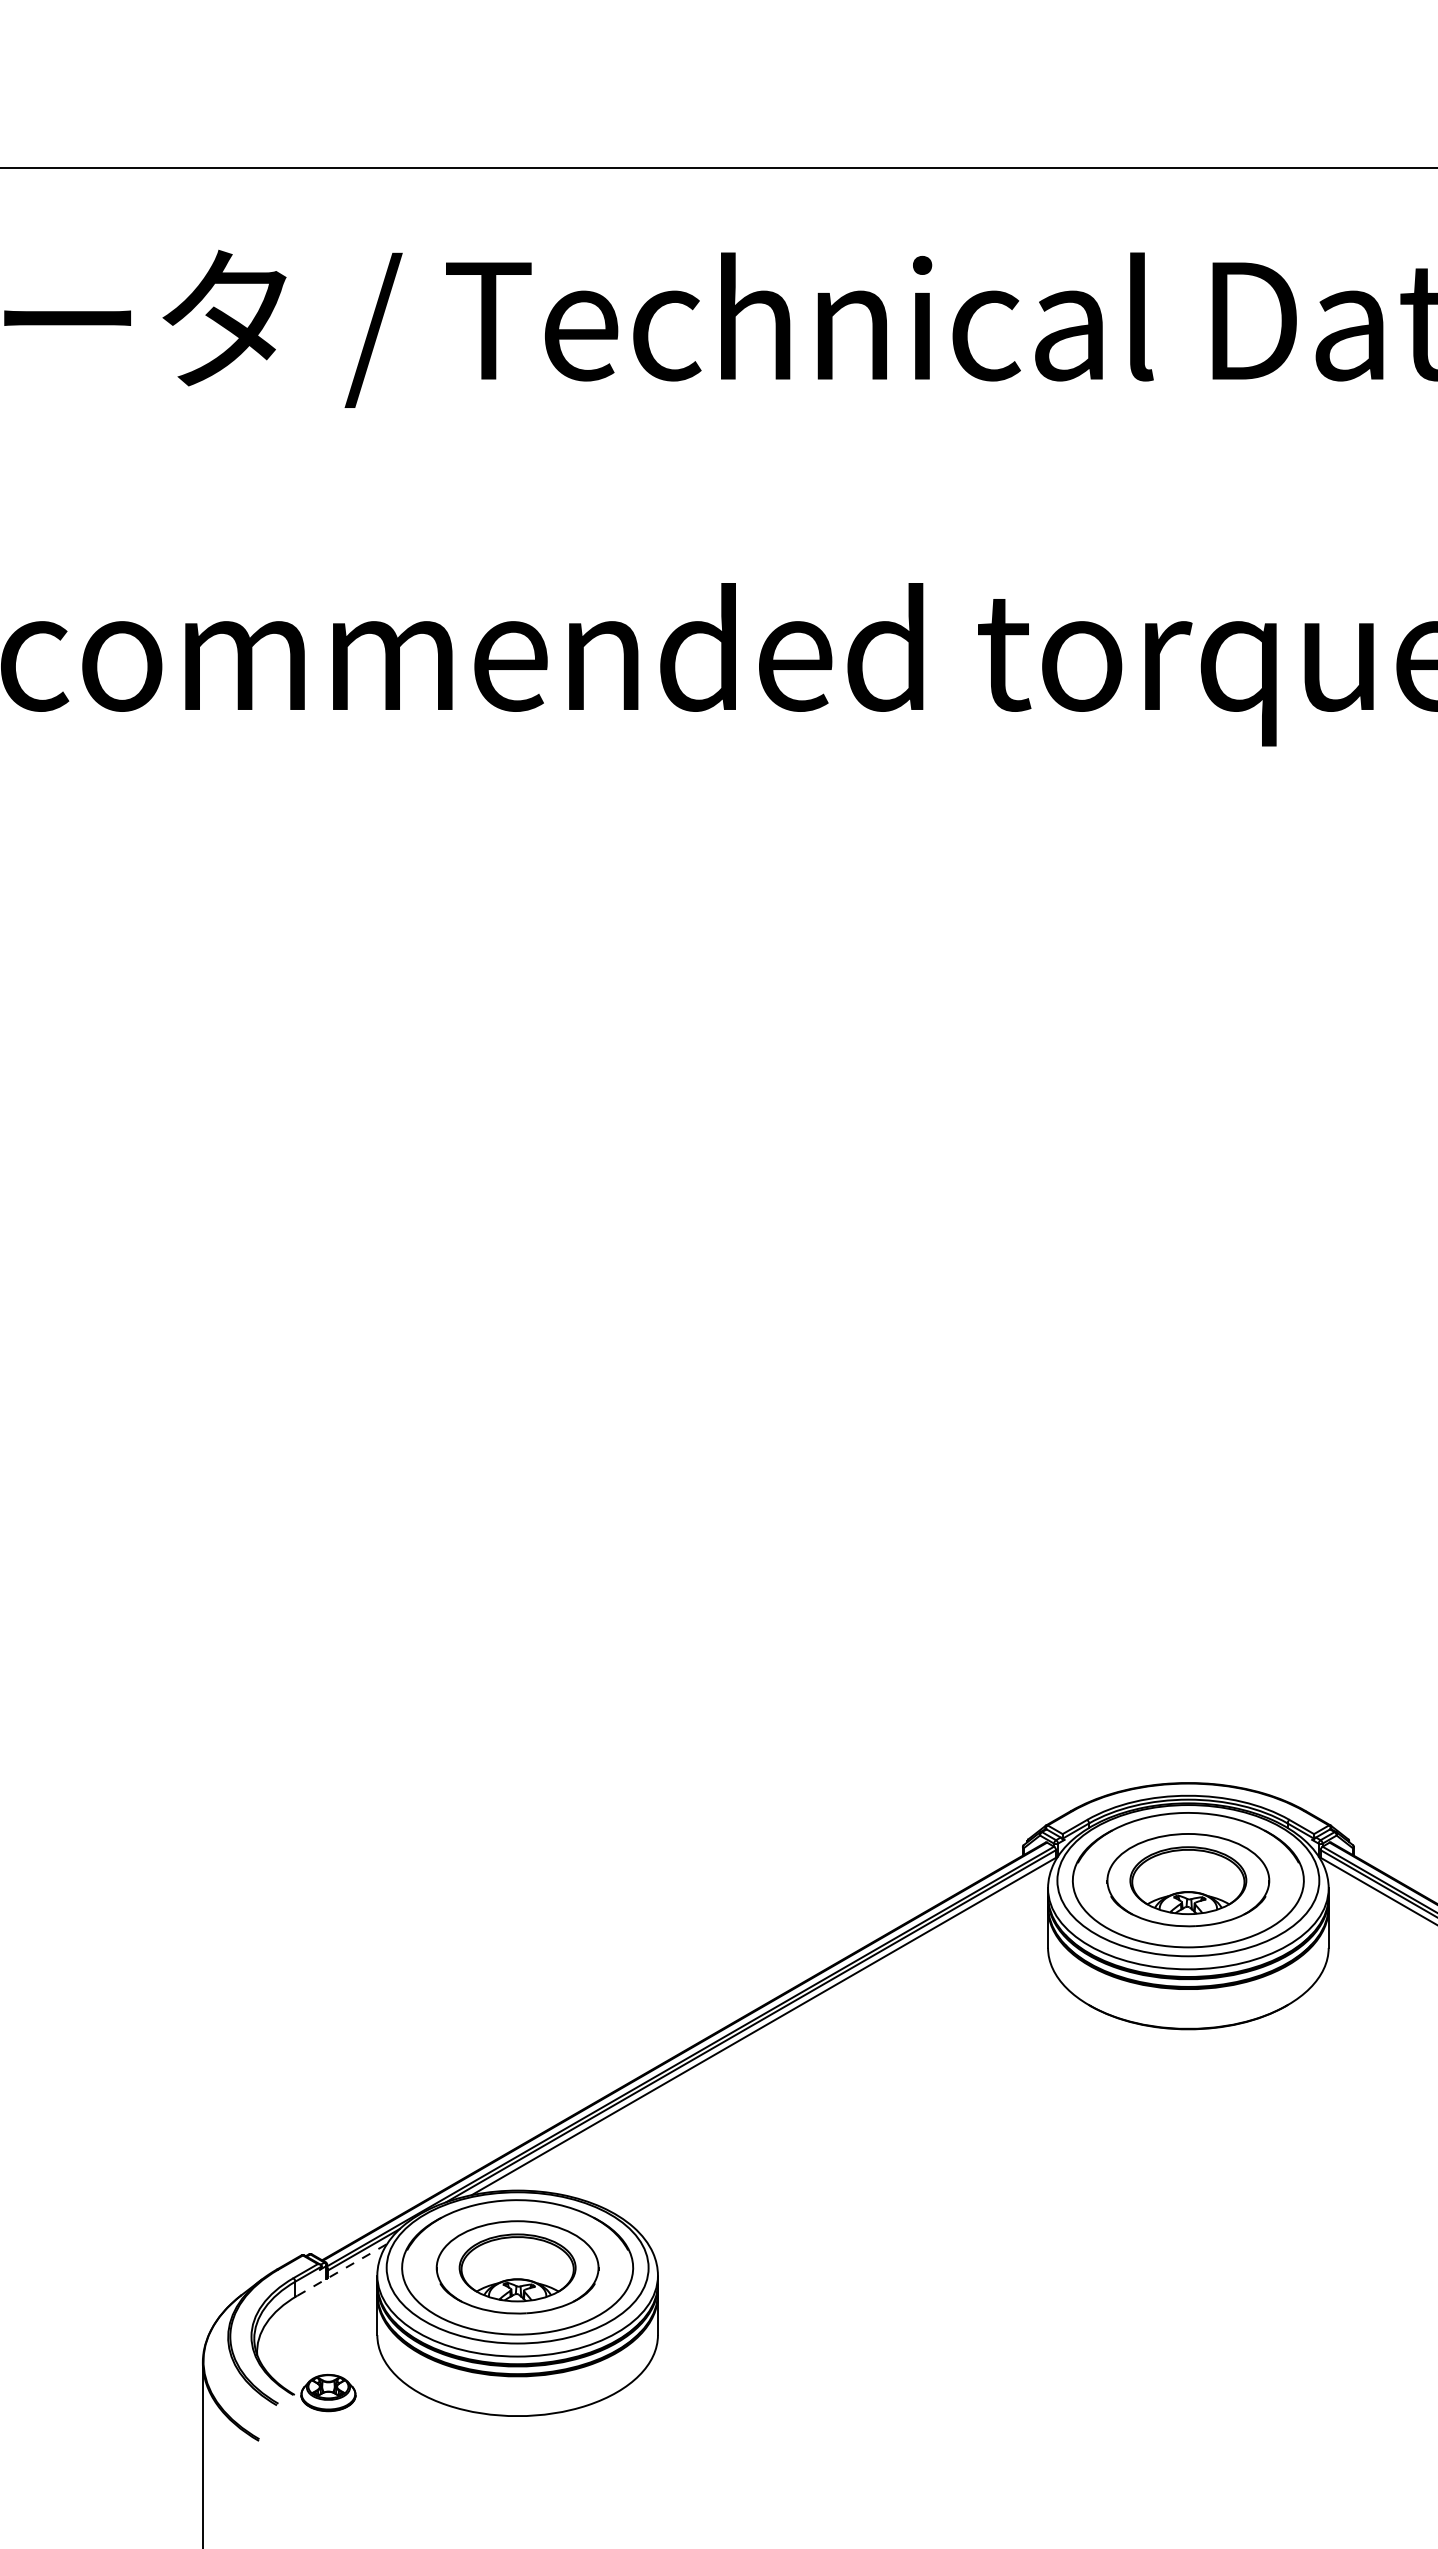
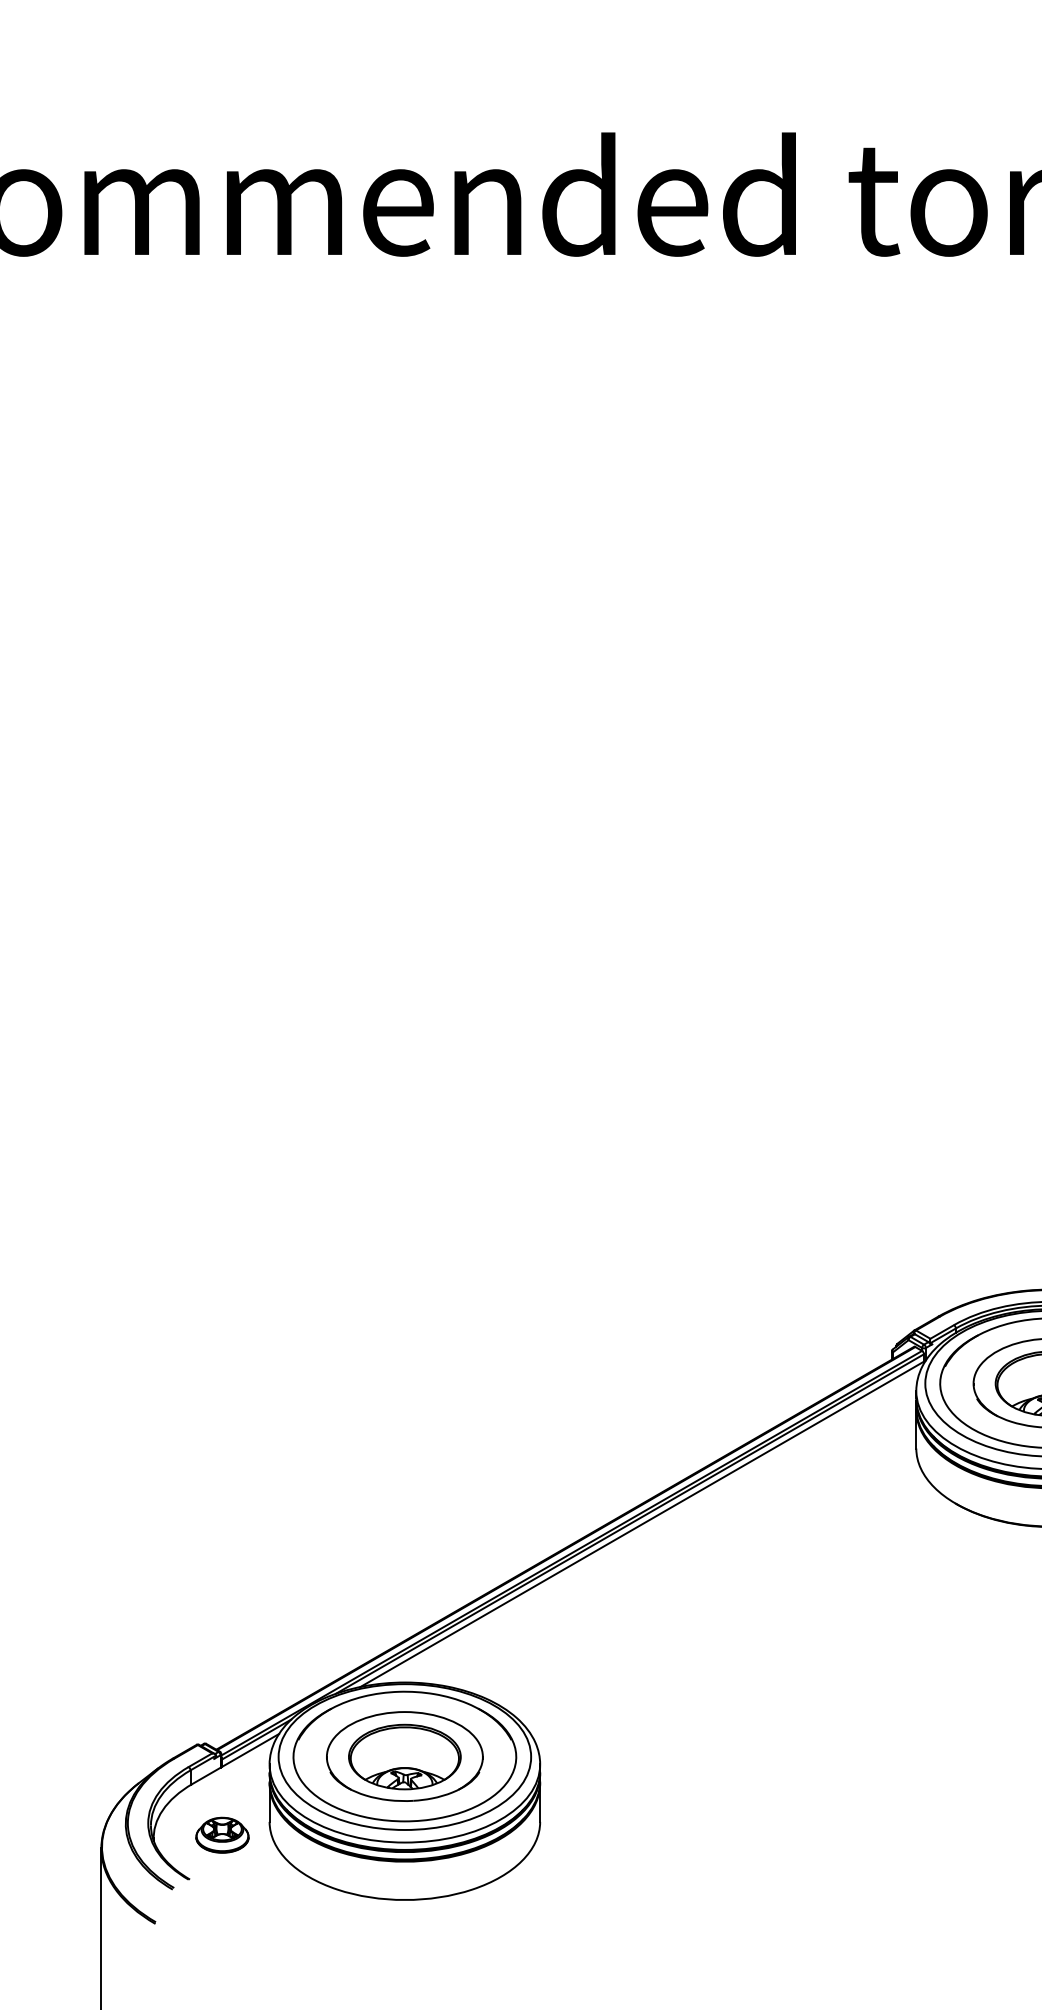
line: (342, 2269) -> (236, 1758), dashed -> solid
part: (328, 2393) -> (222, 1835), moved

